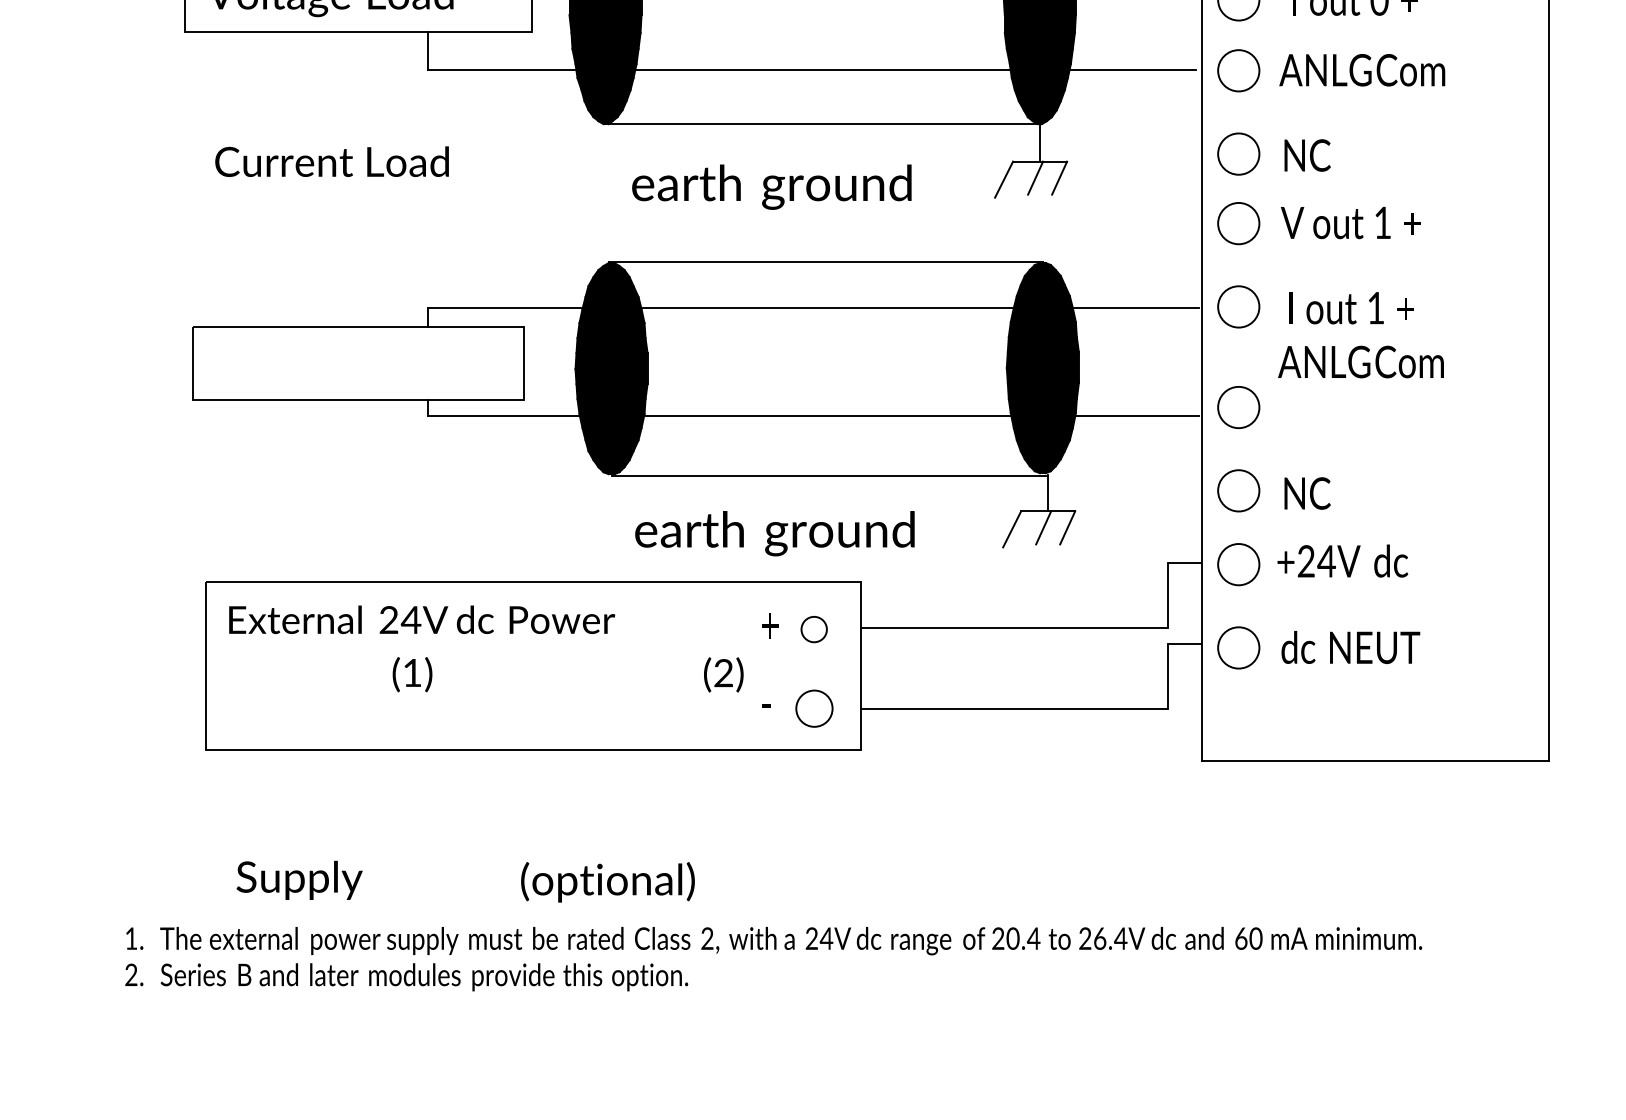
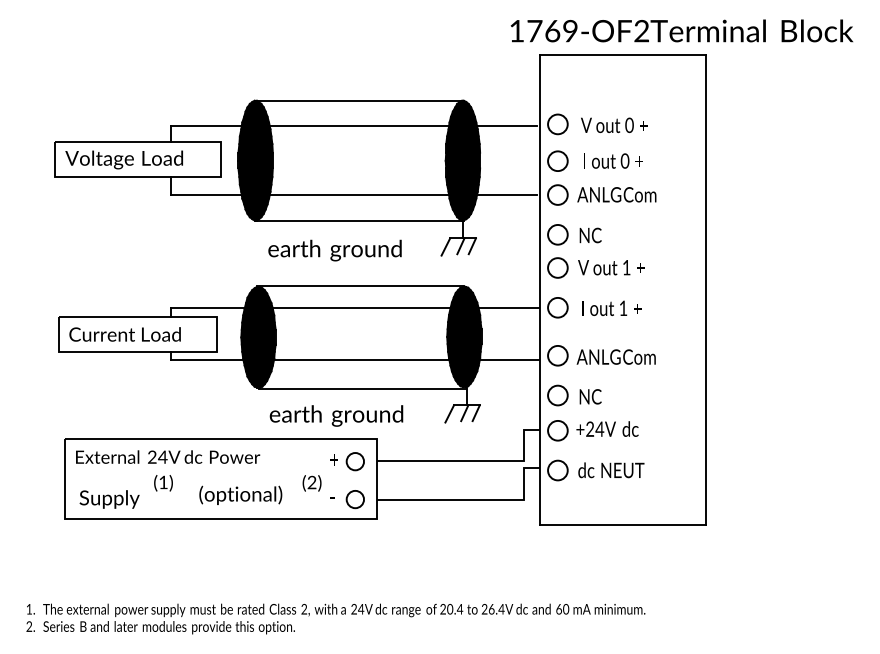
text: (330, 161) -> (124, 334), moved
text: (1359, 360) -> (615, 356), moved
circle: (812, 629) -> (354, 461), size x1.43
text: (299, 880) -> (109, 499), moved
text: (607, 880) -> (240, 494), moved

